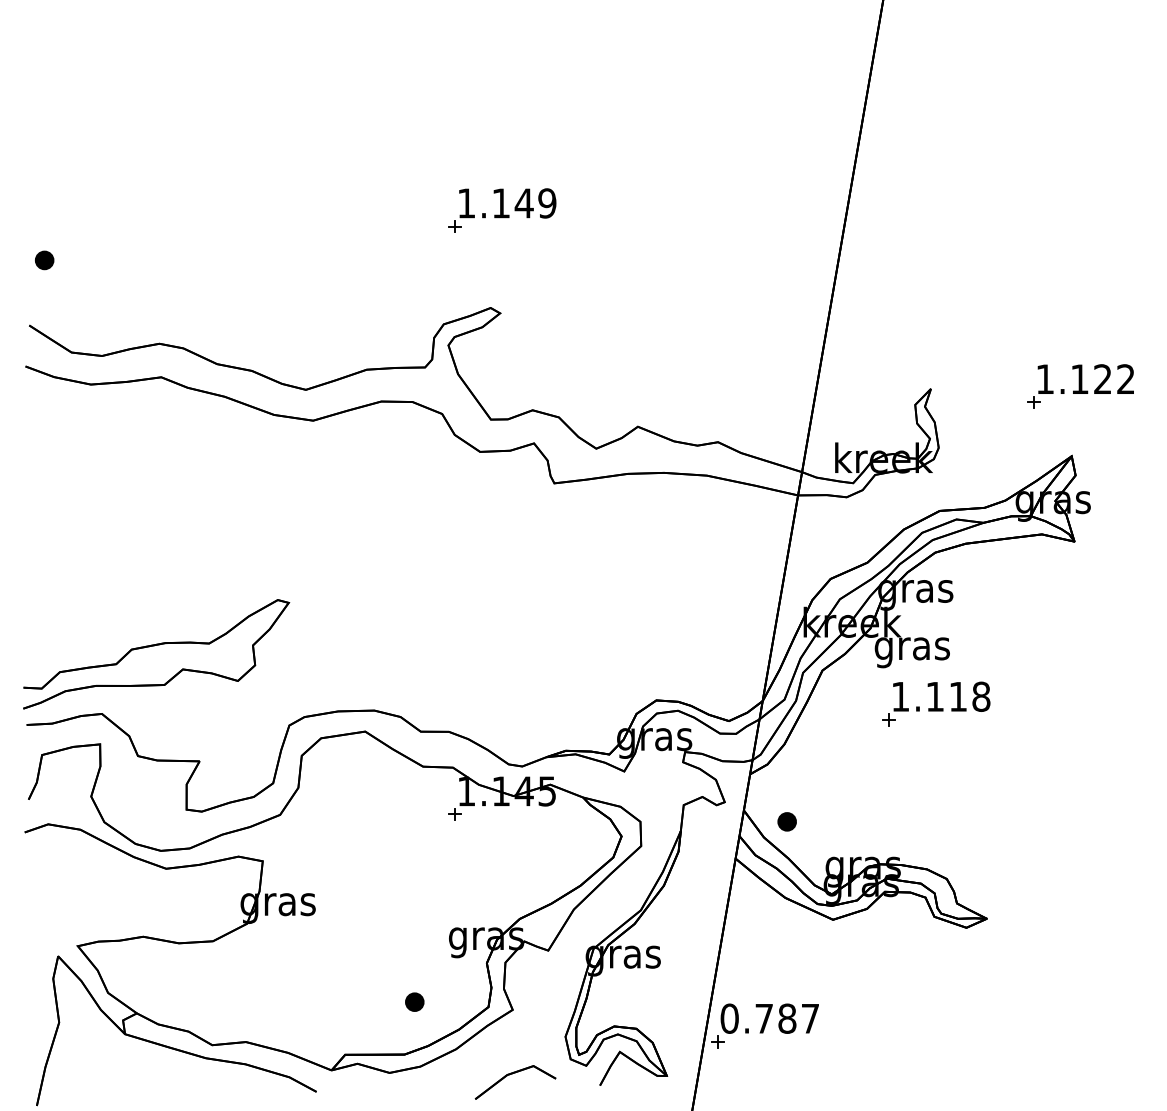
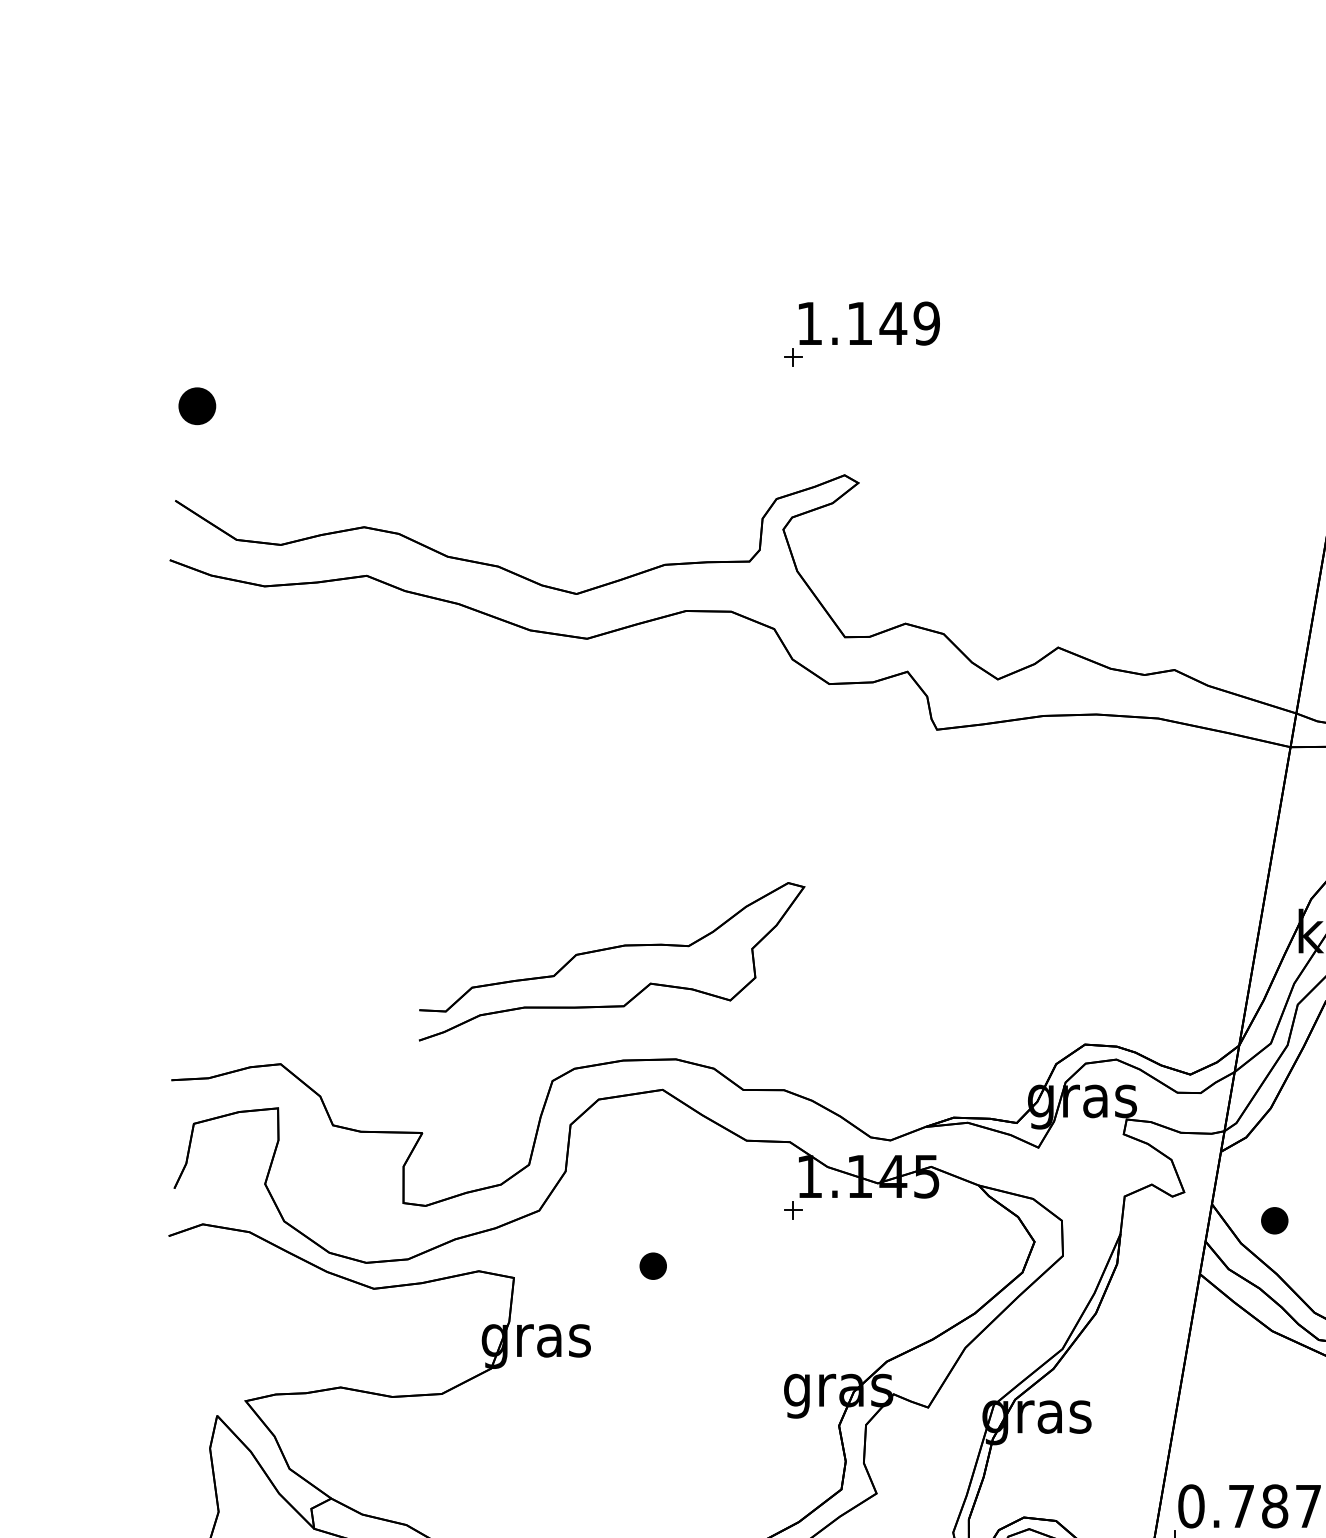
part: (44, 260) -> (197, 406), size x1.4
part: (154, 646) -> (609, 950), moved
part: (414, 1001) -> (652, 1265), moved

